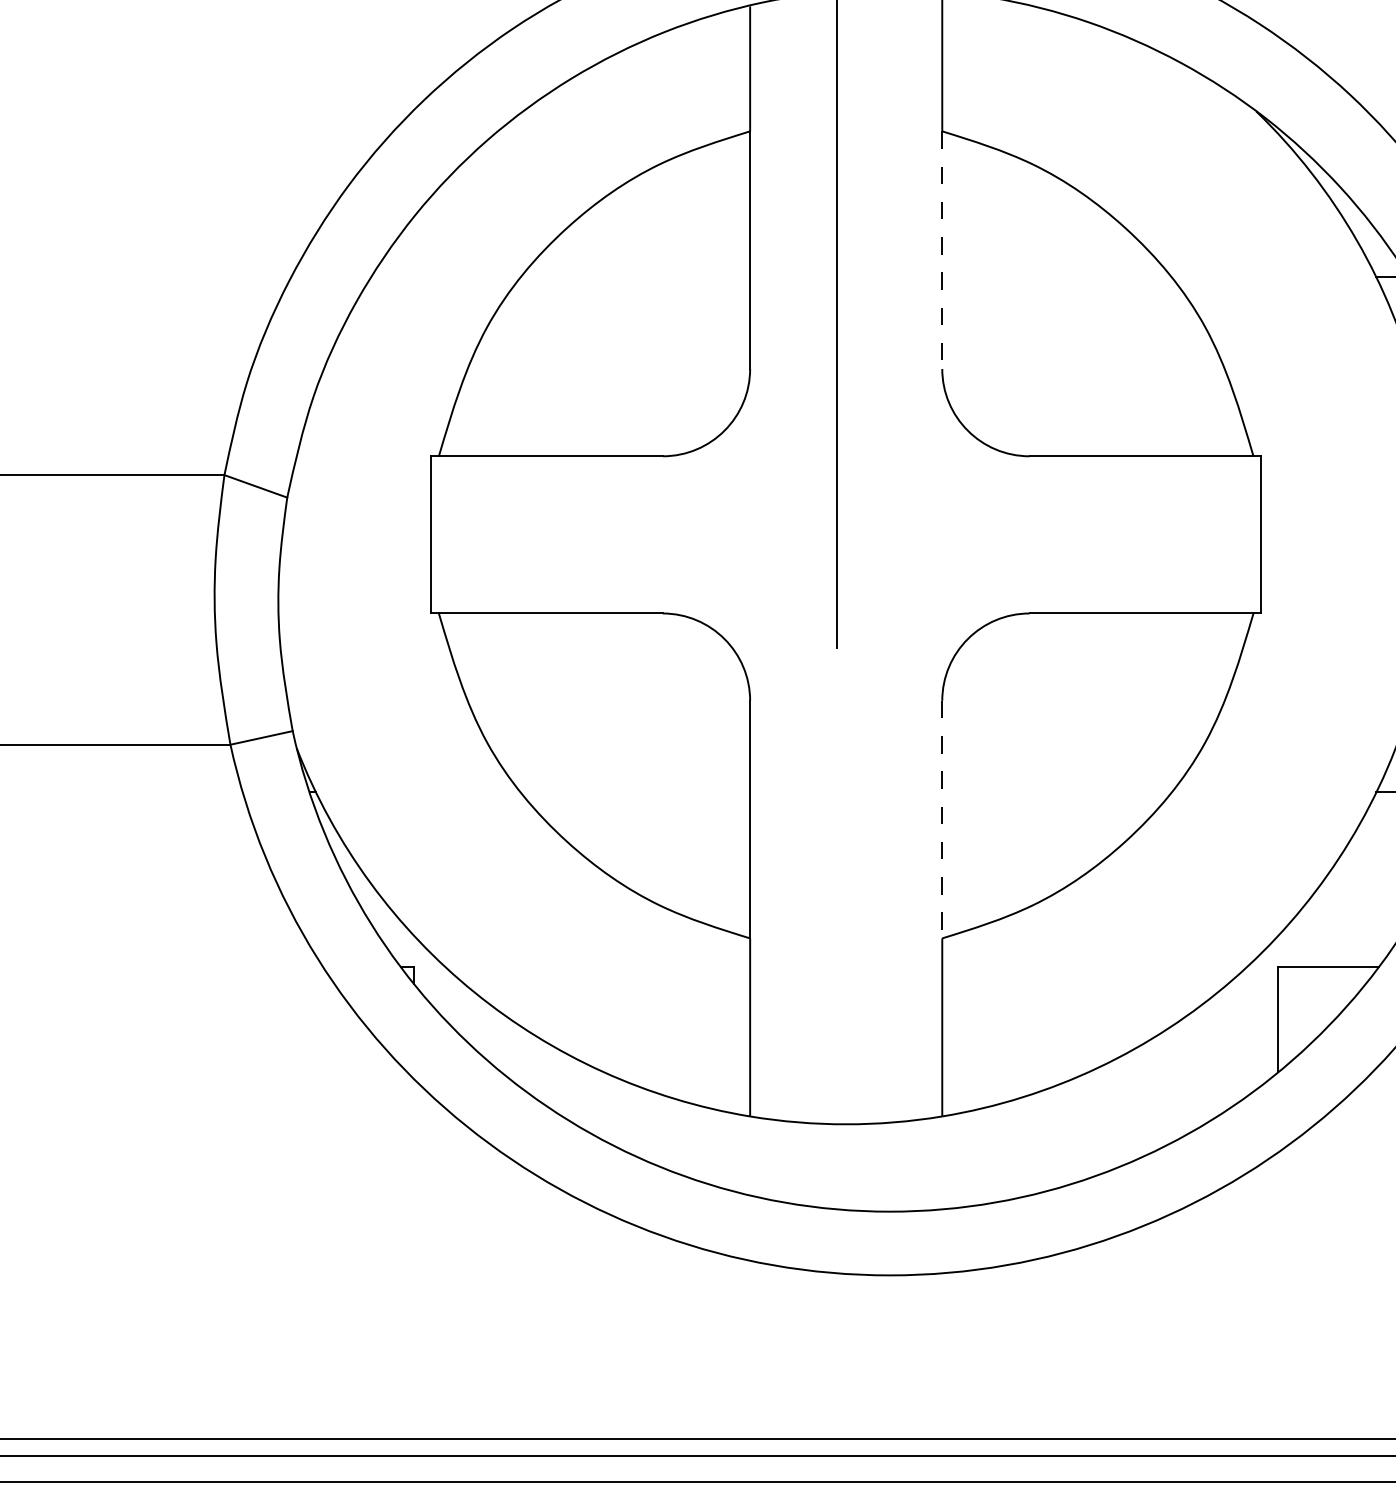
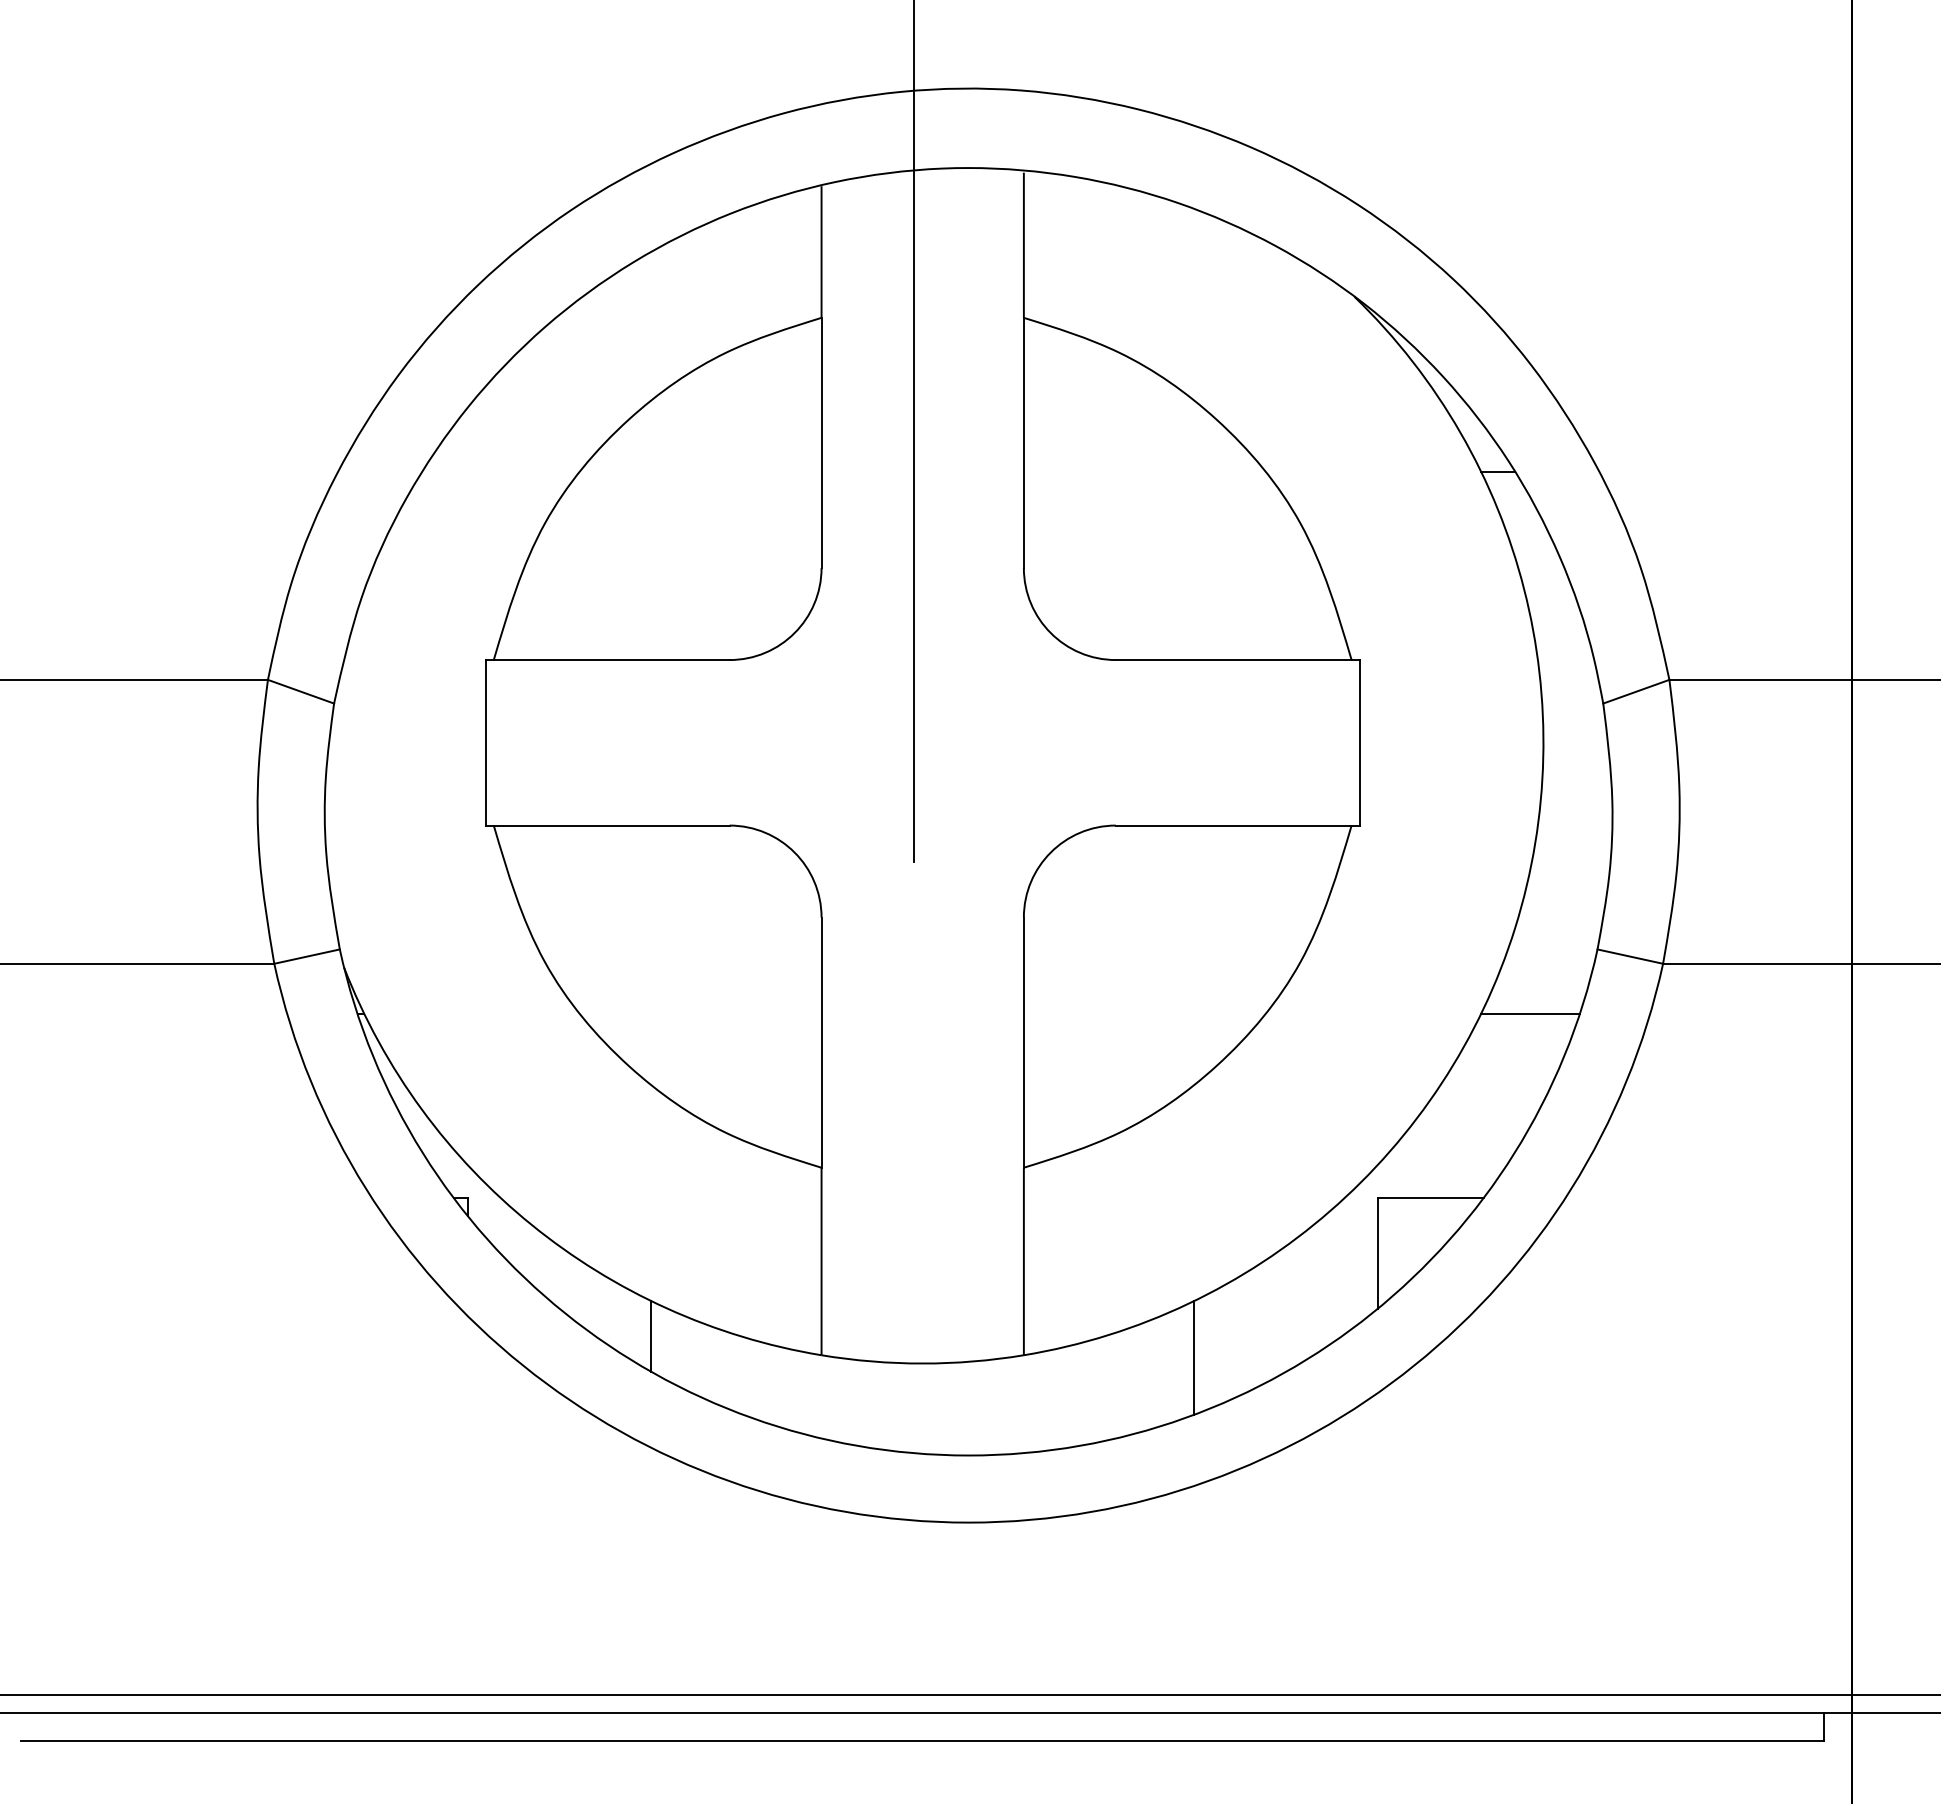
line: (941, 250) -> (1023, 443), dashed -> solid
line: (941, 820) -> (1023, 1043), dashed -> solid
line: (588, 1098) -> (651, 1336), added
line: (1103, 1118) -> (1193, 1357), added

